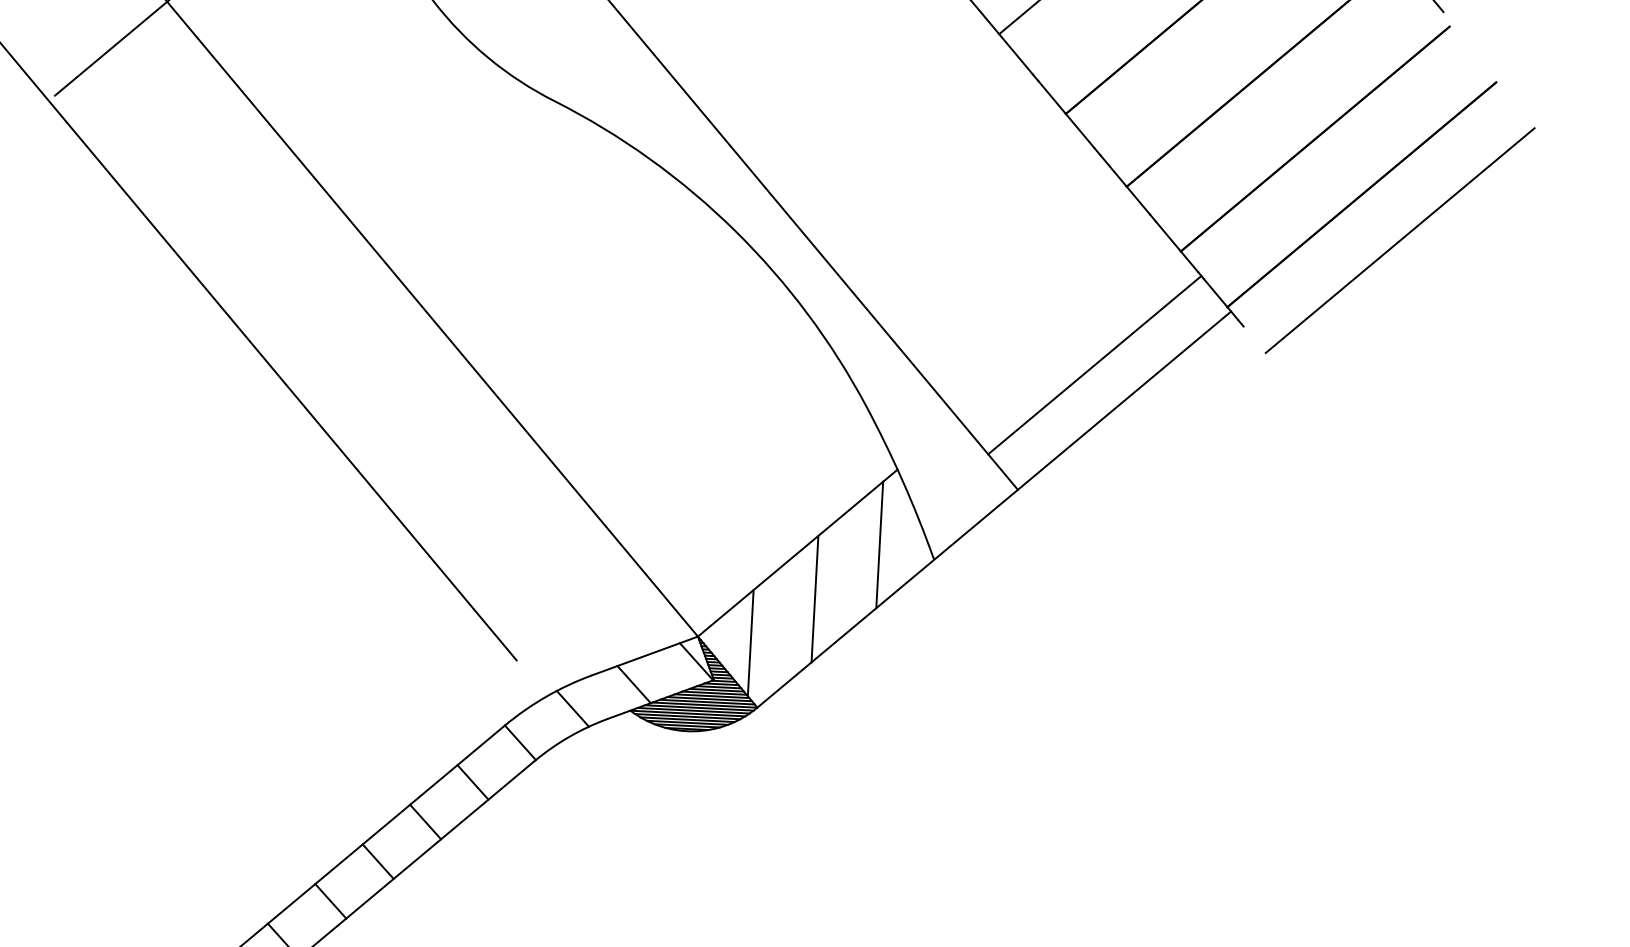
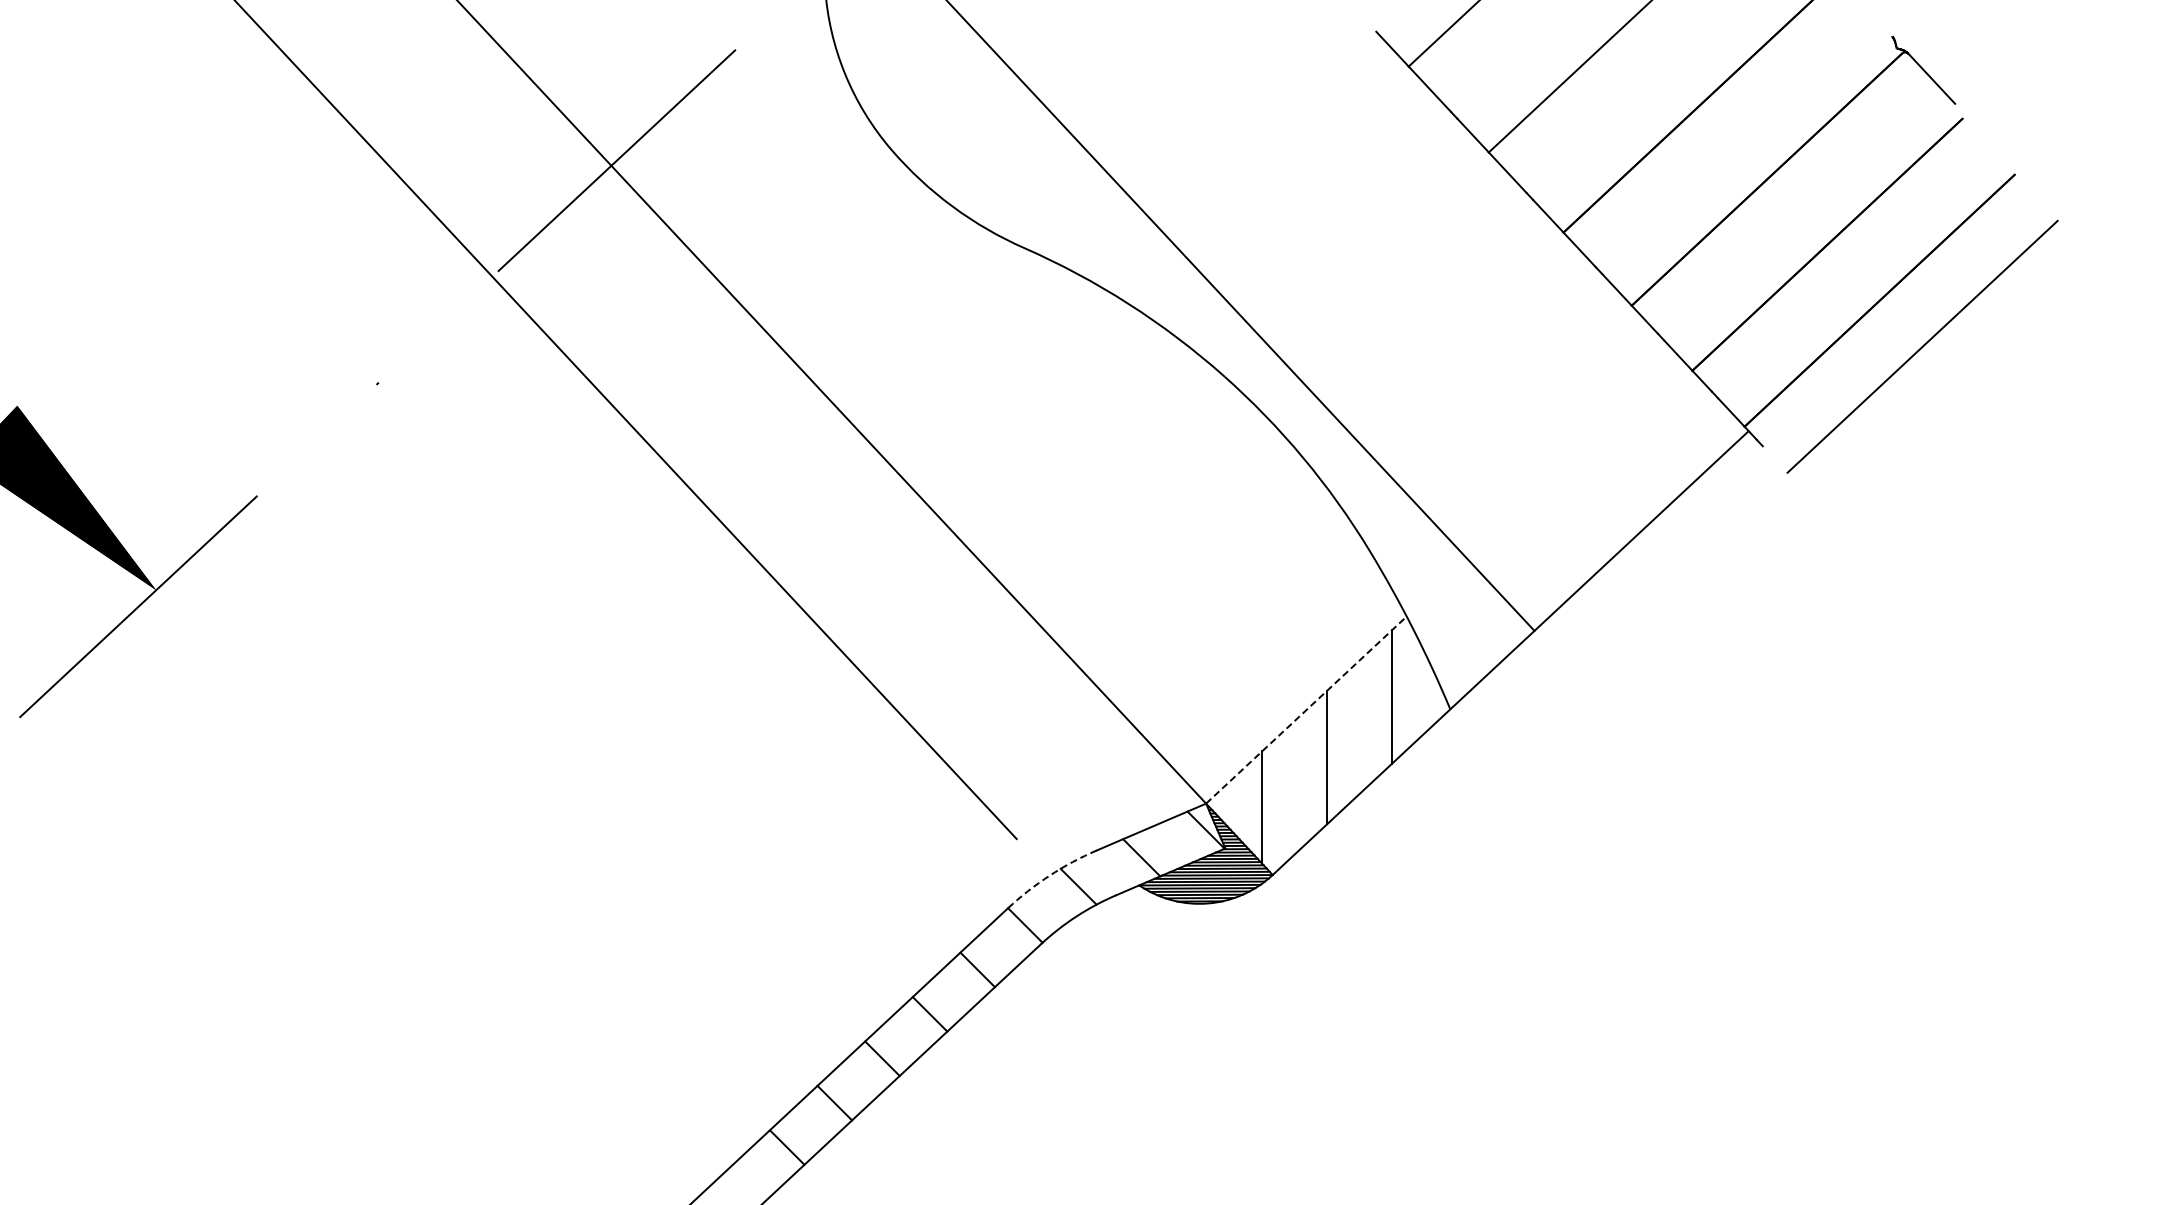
line: (1094, 365) -> (1608, 495), removed
line: (797, 552) -> (1306, 709), solid -> dashed
arc: (545, 696) -> (1049, 875), solid -> dashed

